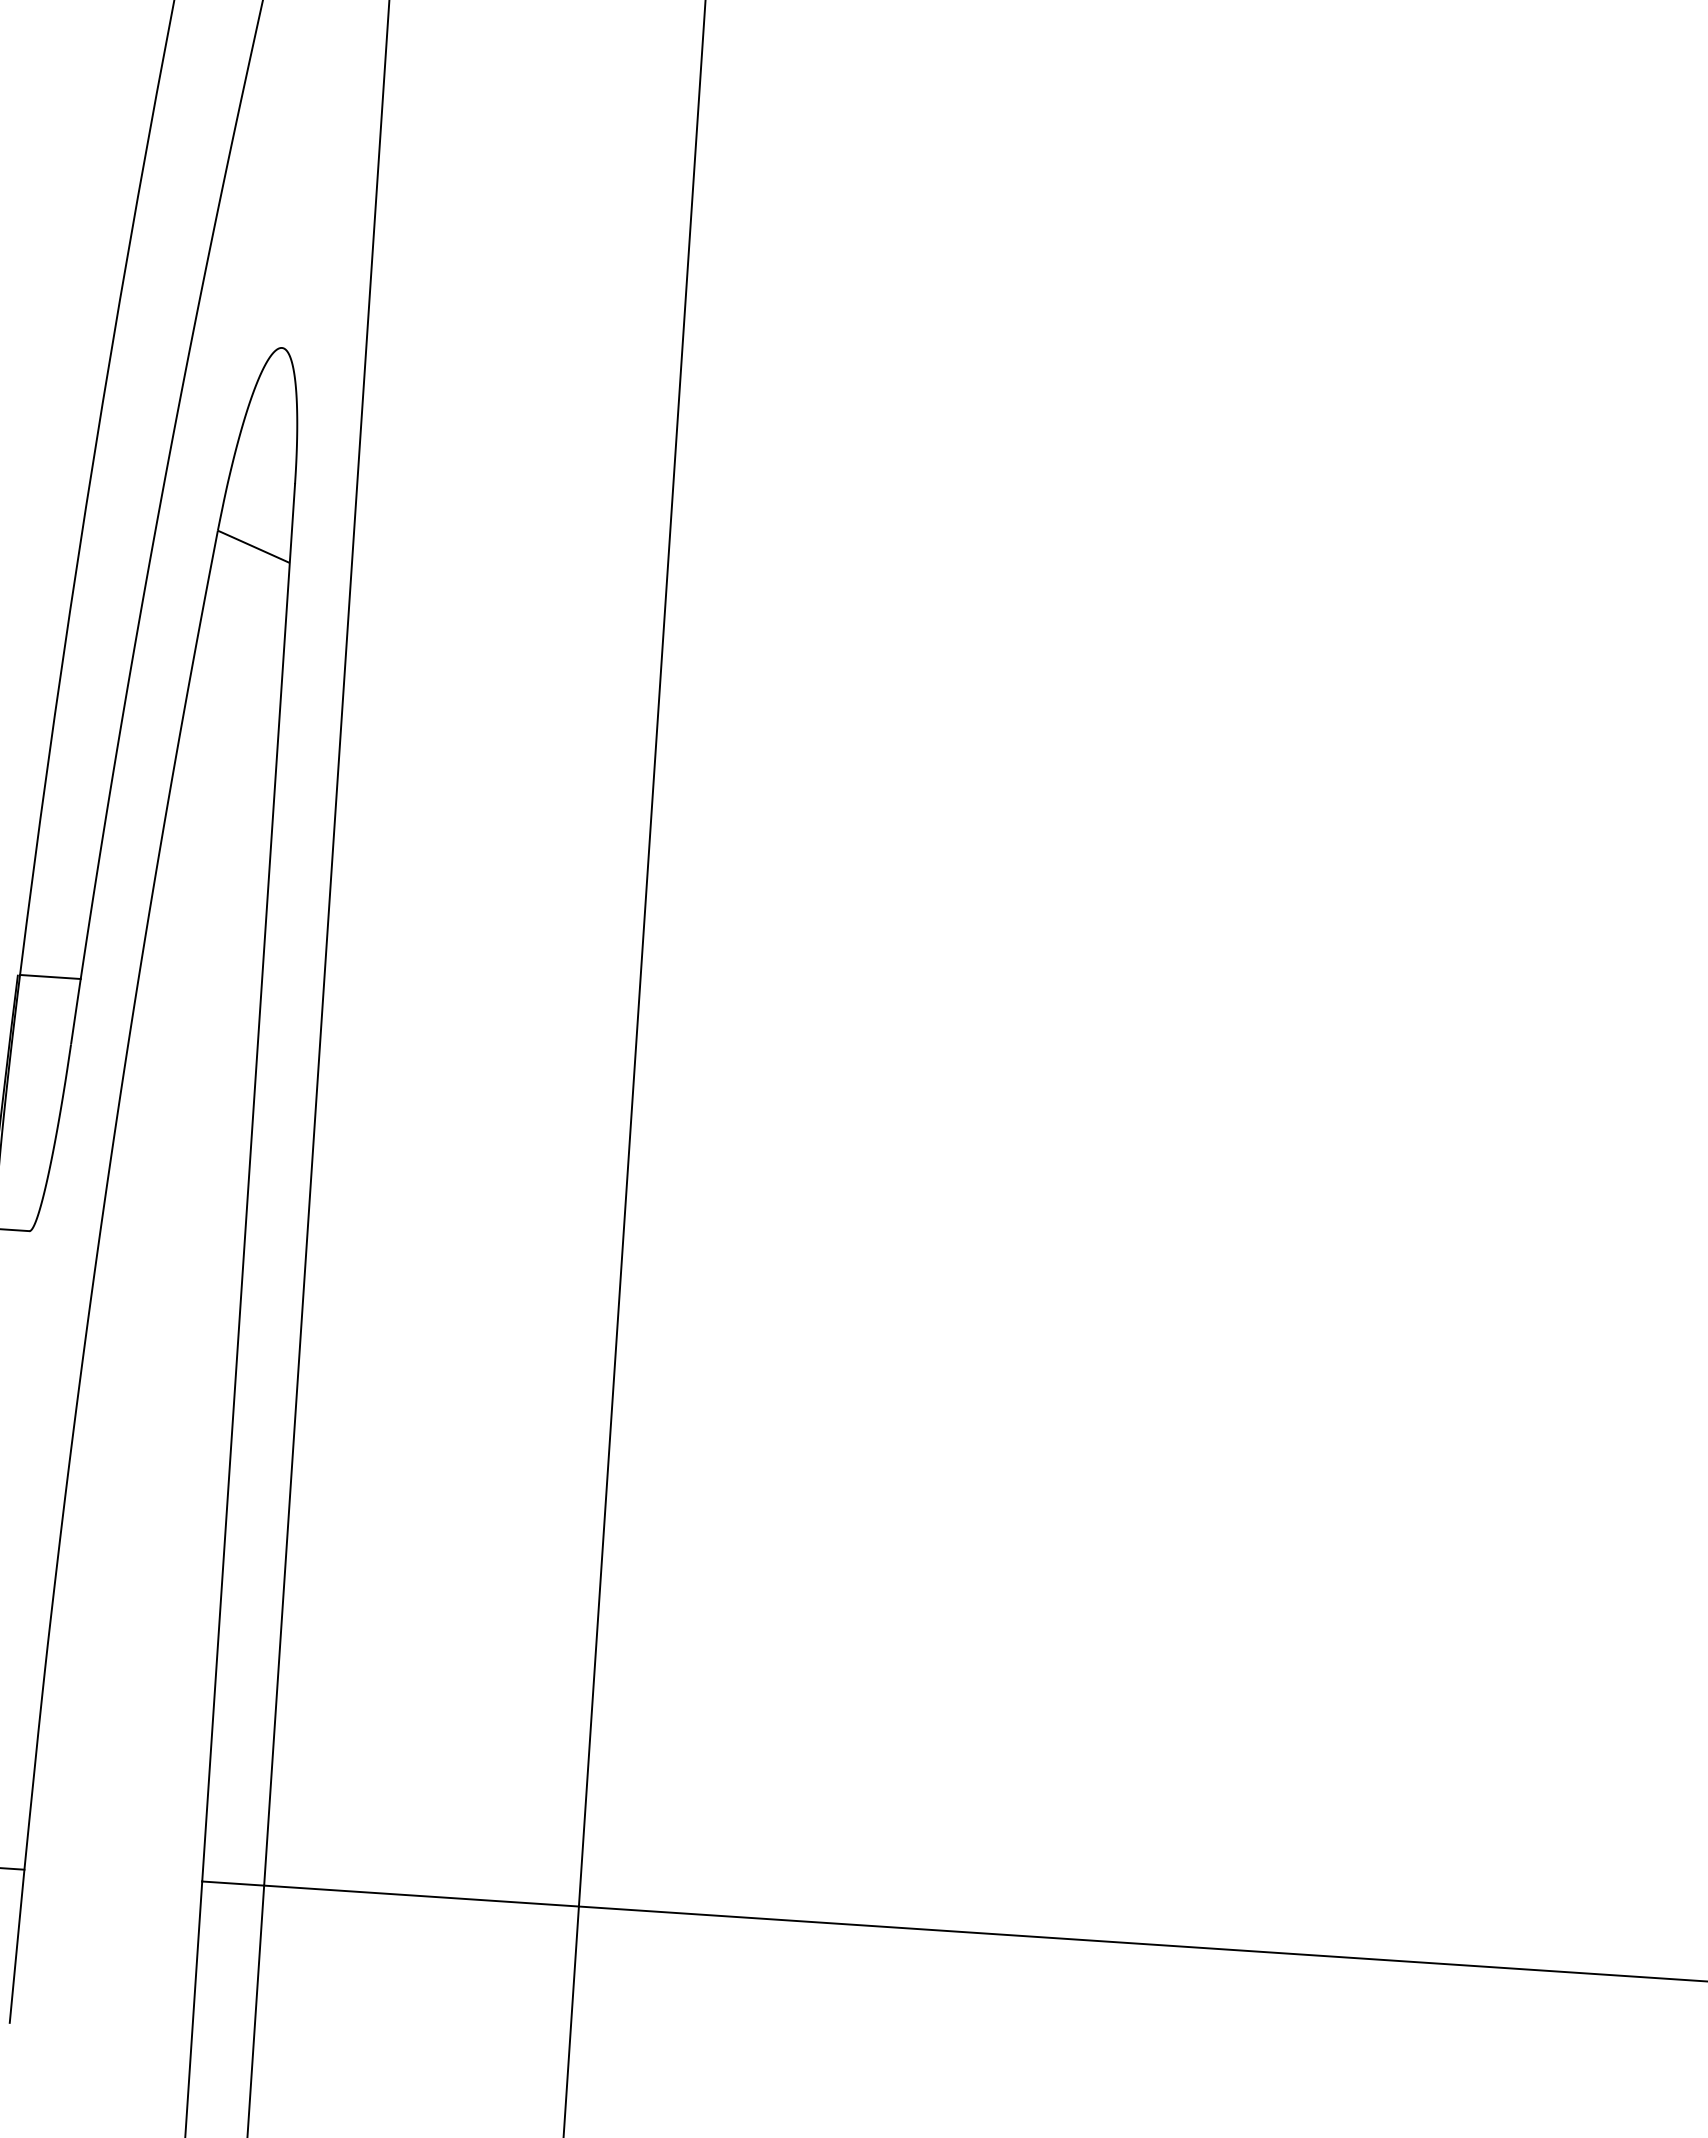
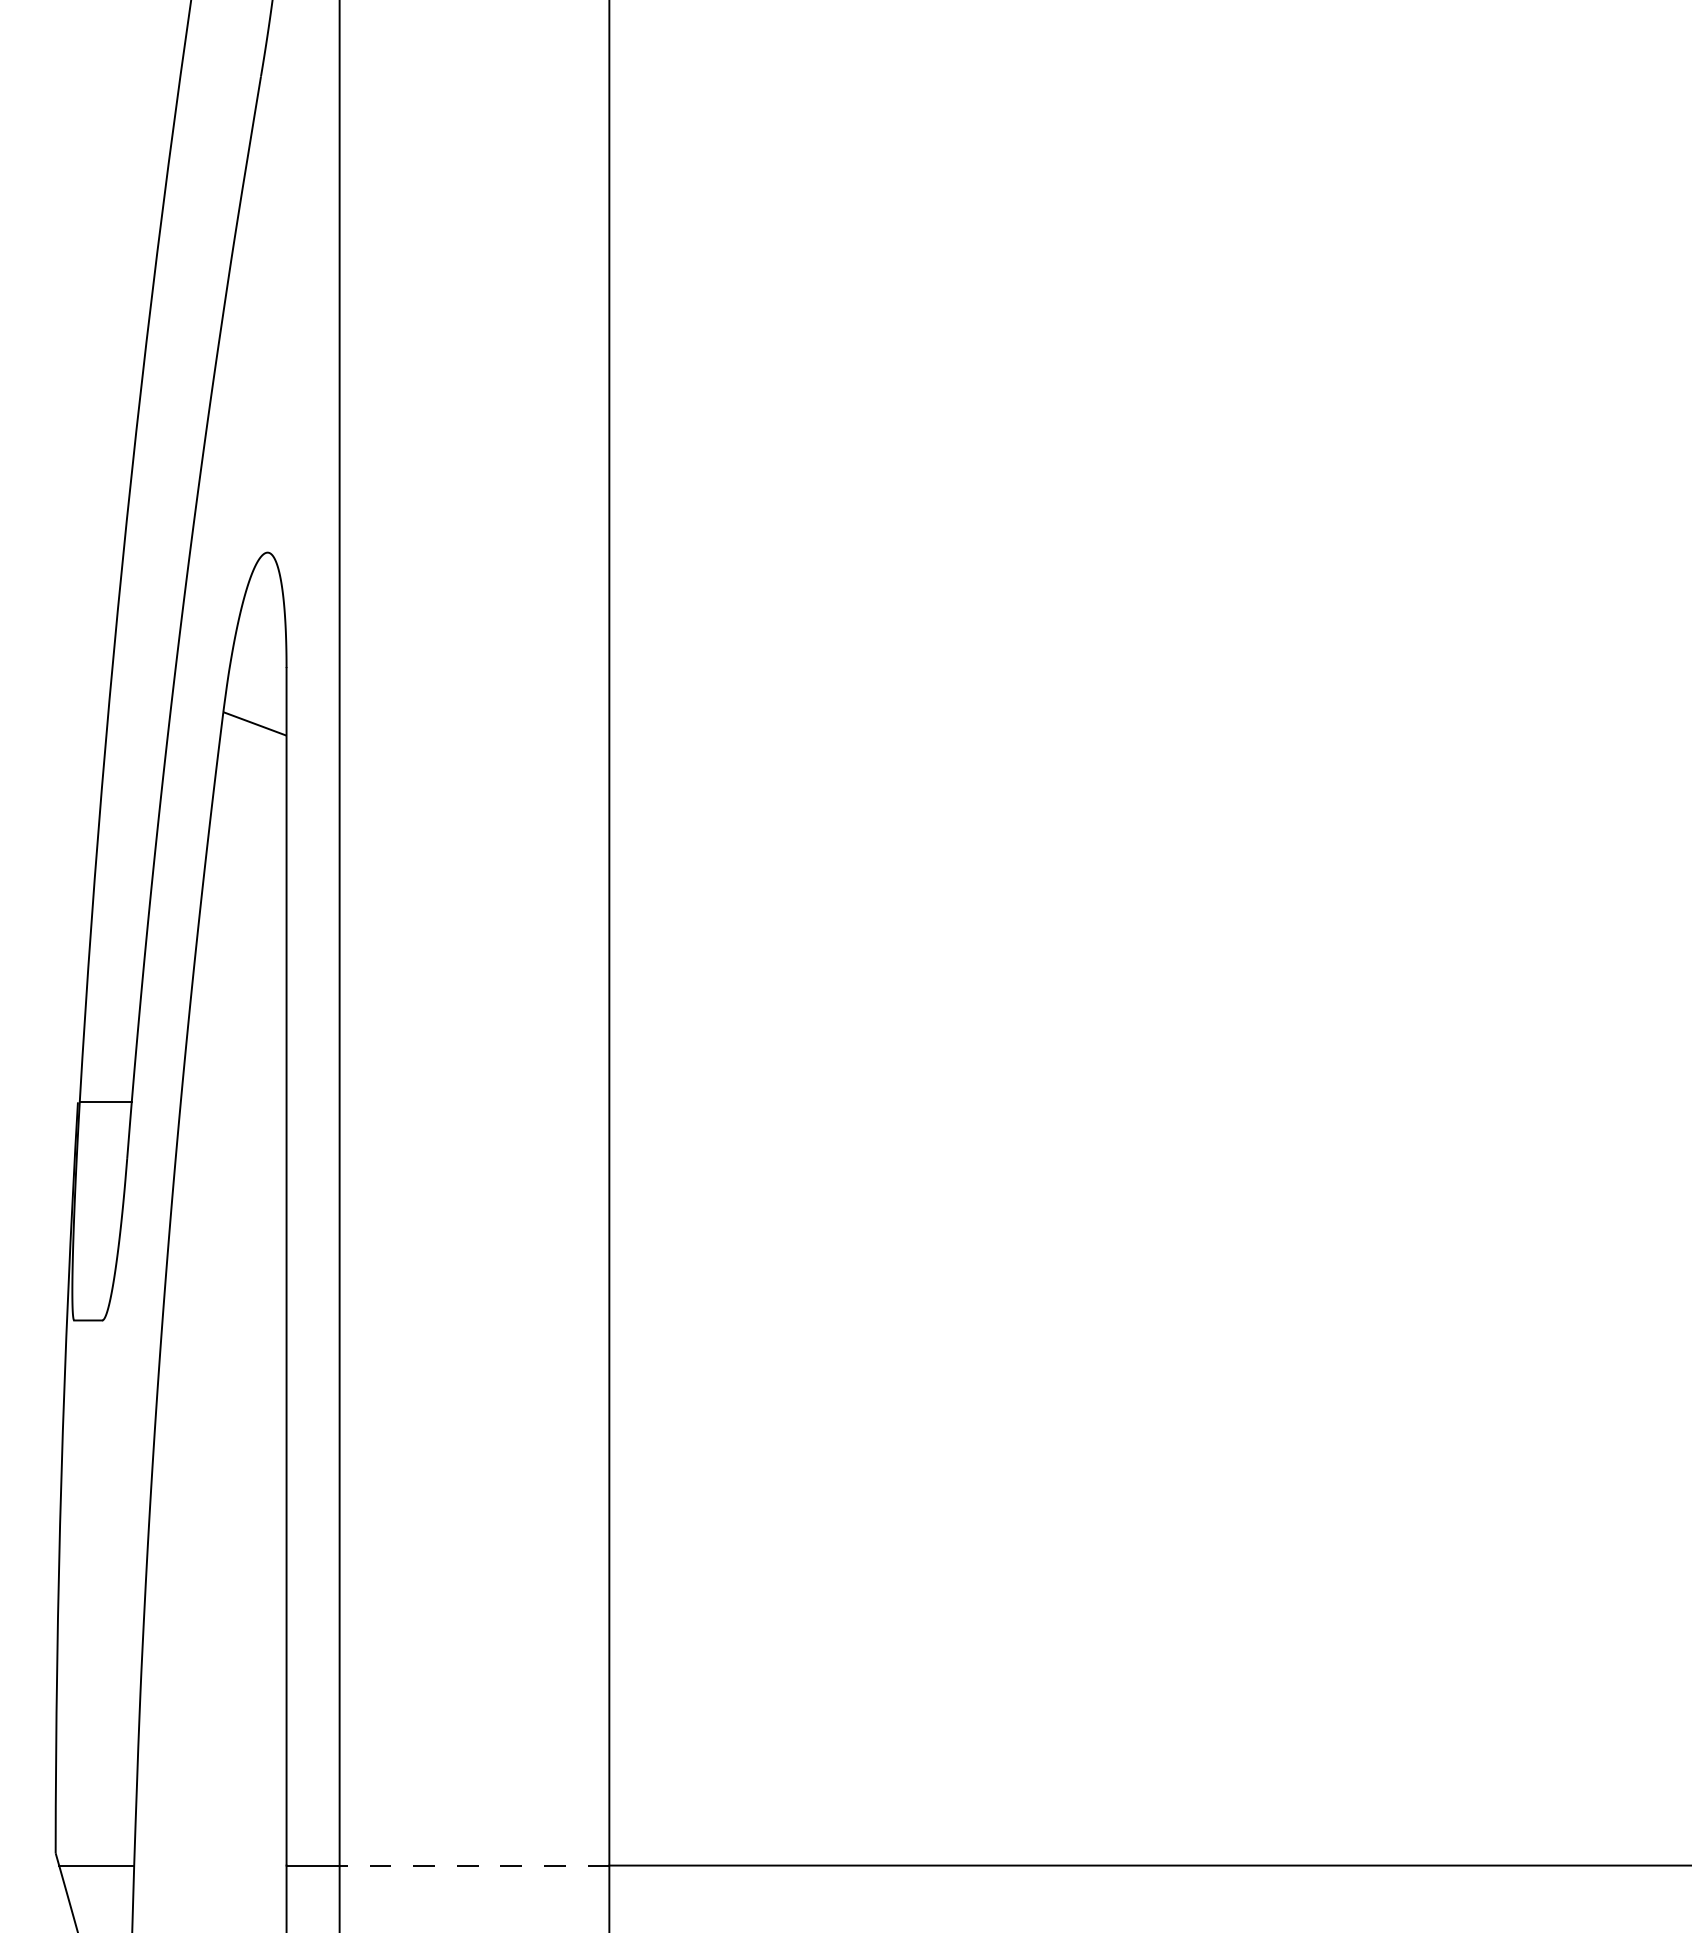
line: (421, 1895) -> (474, 1865), solid -> dashed

